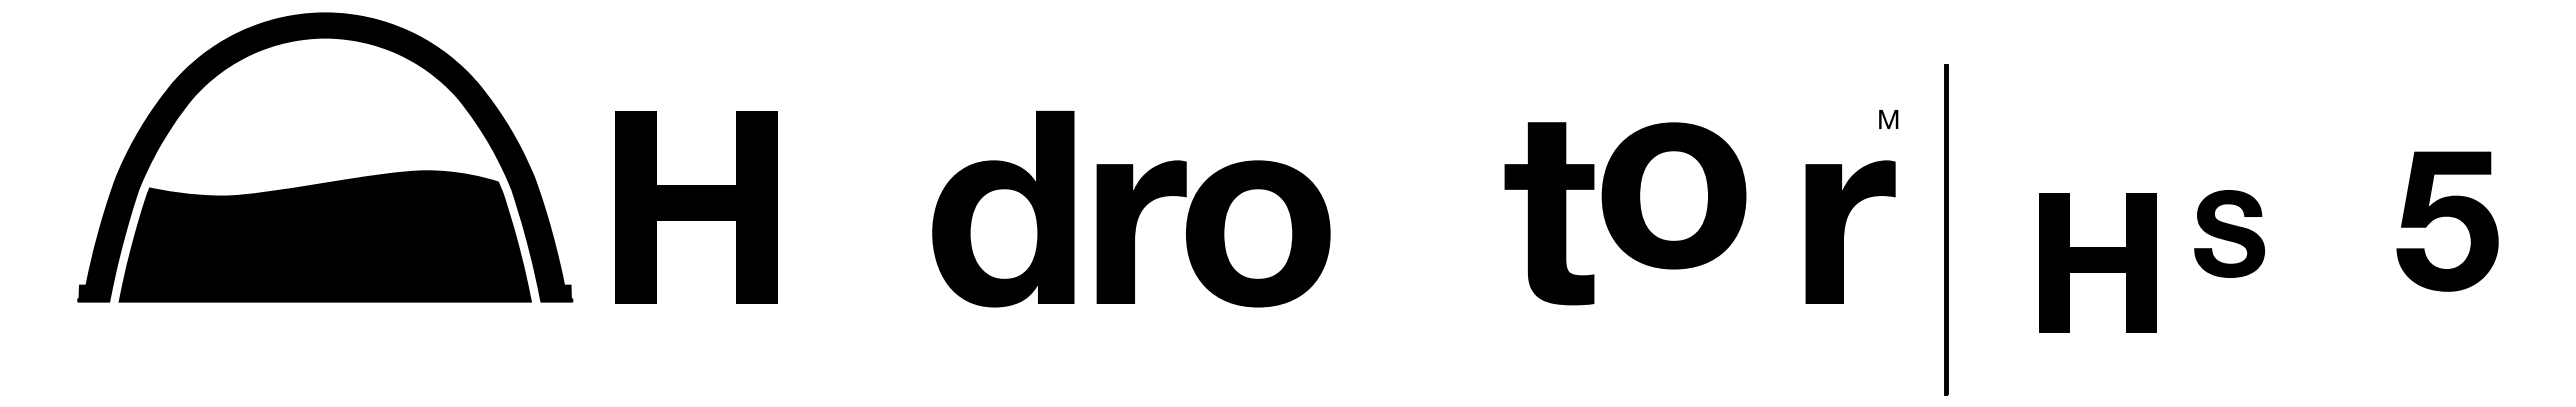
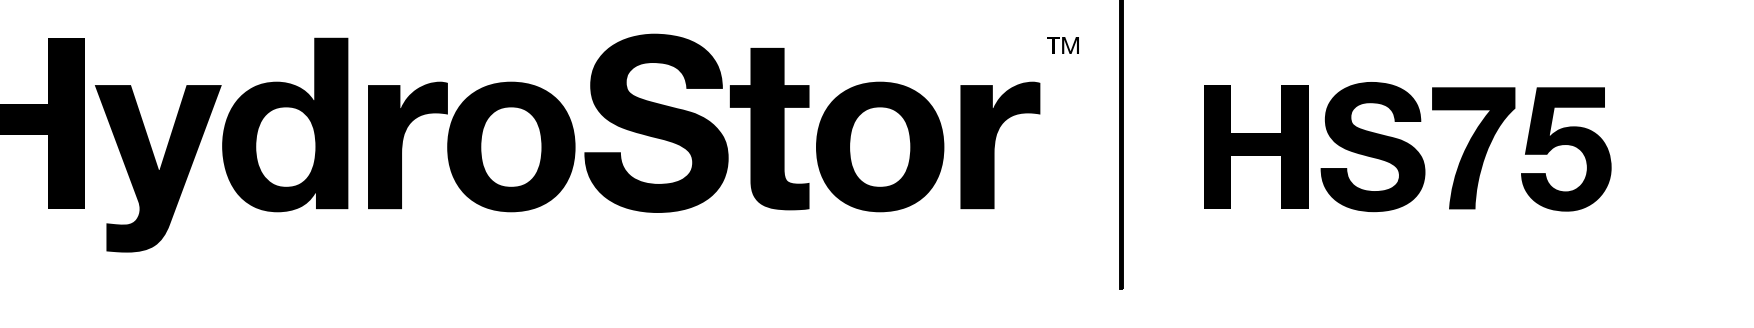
fill: (1869, 119) -> (1053, 45), added
part: (1673, 195) -> (879, 146), moved
part: (1421, 207) -> (656, 123), added
part: (2447, 221) -> (1566, 149), moved
part: (1850, 231) -> (1000, 144), moved
part: (2229, 233) -> (1372, 146), size x1.67
fill: (2343, 235) -> (1473, 148), added
fill: (859, 258) -> (157, 168), added
part: (2097, 262) -> (1255, 146), moved

